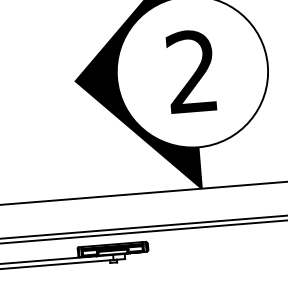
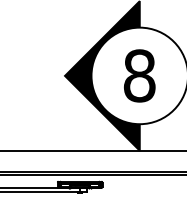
text: (191, 71) -> (139, 75), 2 -> 8

